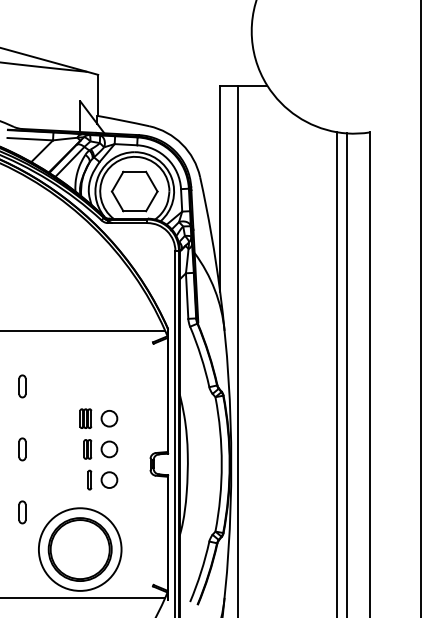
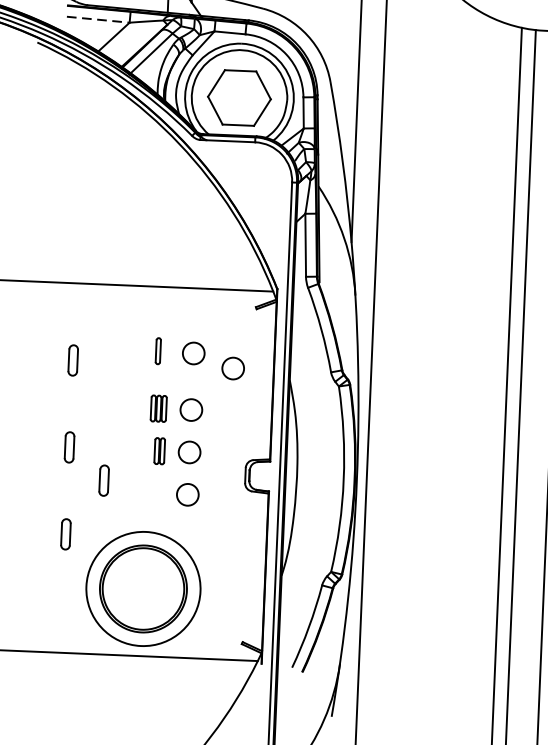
line: (30, 139) -> (98, 20), solid -> dashed
circle: (109, 377) -> (193, 353), added
circle: (138, 387) -> (233, 368), added
part: (48, 472) -> (104, 480), added
part: (89, 479) -> (158, 350), moved

